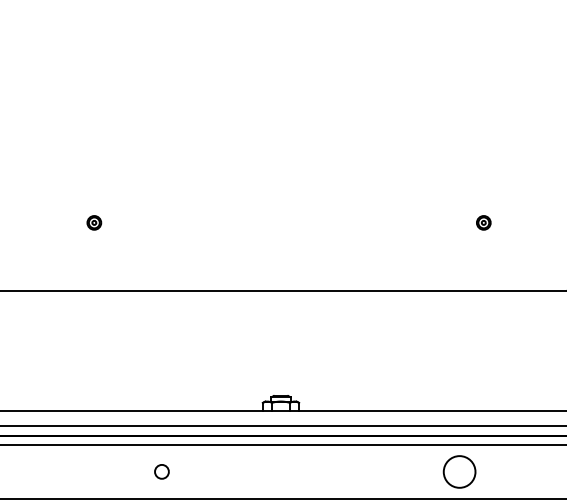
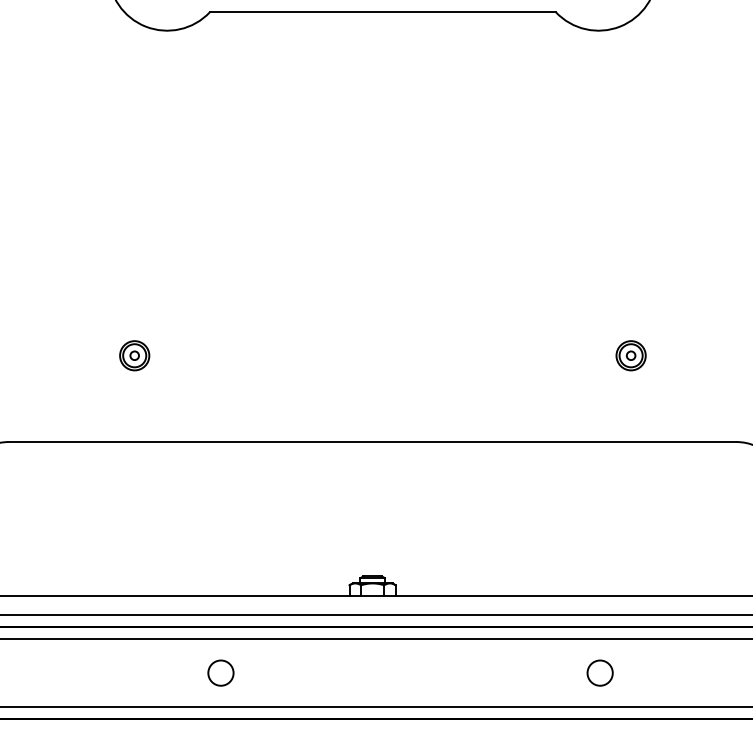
part: (94, 222) -> (134, 355), size x1.67
part: (483, 222) -> (630, 355), size x1.67
circle: (161, 471) -> (220, 672), size x1.43
circle: (459, 471) -> (599, 672), size x0.62

